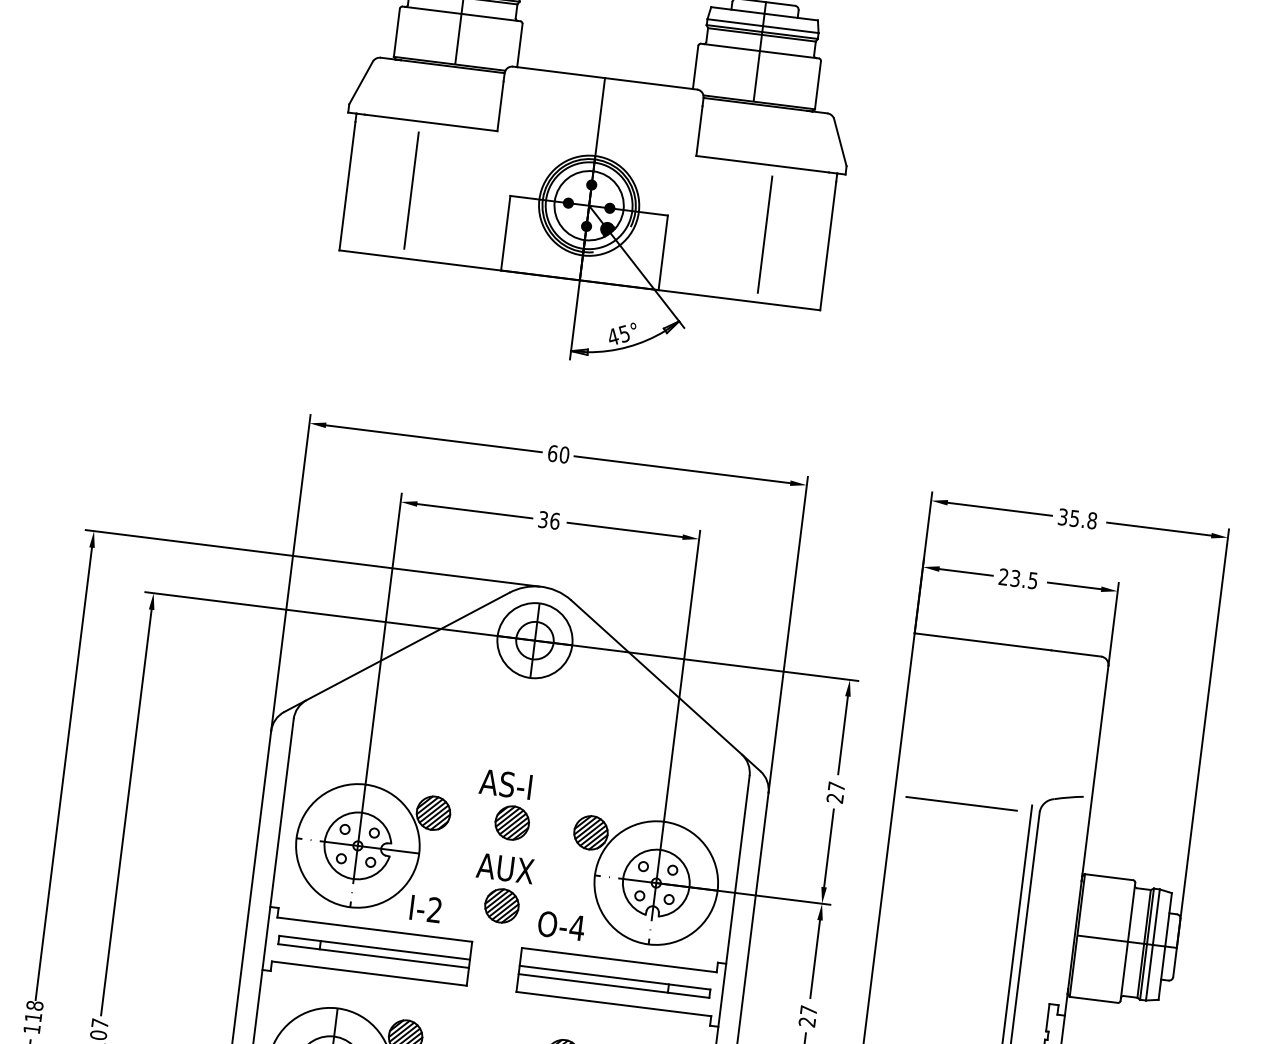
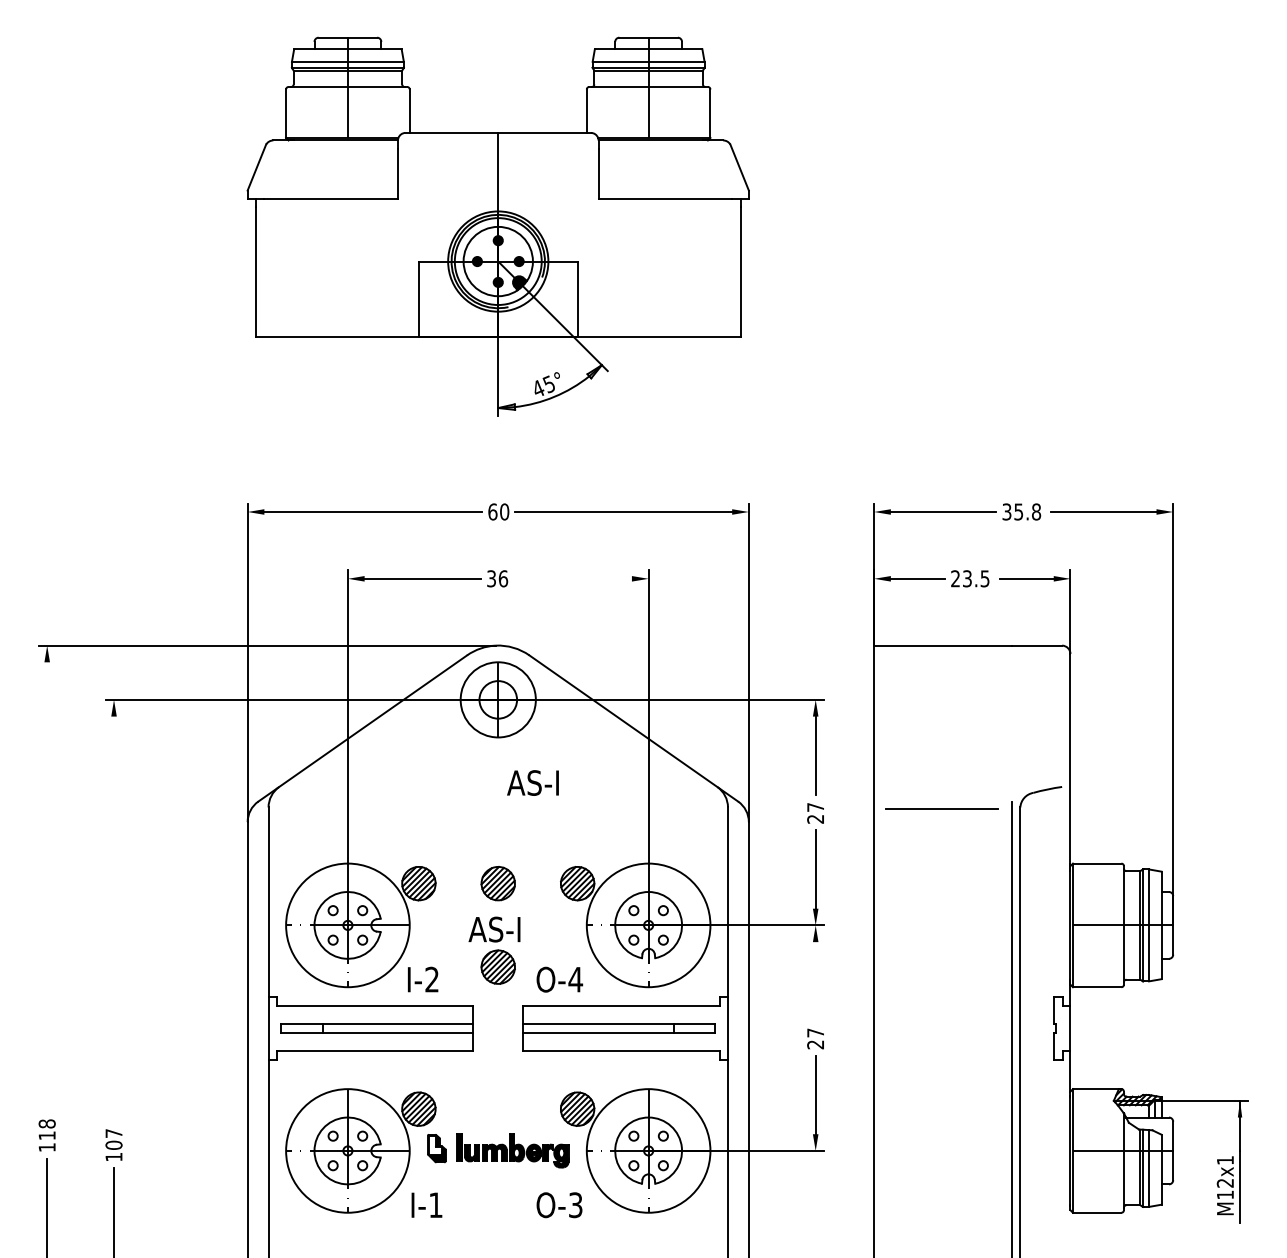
line: (411, 190) -> (320, 268), removed
line: (765, 234) -> (676, 268), removed
line: (624, 529) -> (573, 578), removed
line: (64, 774) -> (47, 890), removed
text: (505, 783) -> (532, 782), moved
line: (126, 812) -> (114, 920), removed
text: (515, 869) -> (507, 929), AUX -> AS-I
line: (814, 959) -> (815, 981), removed

